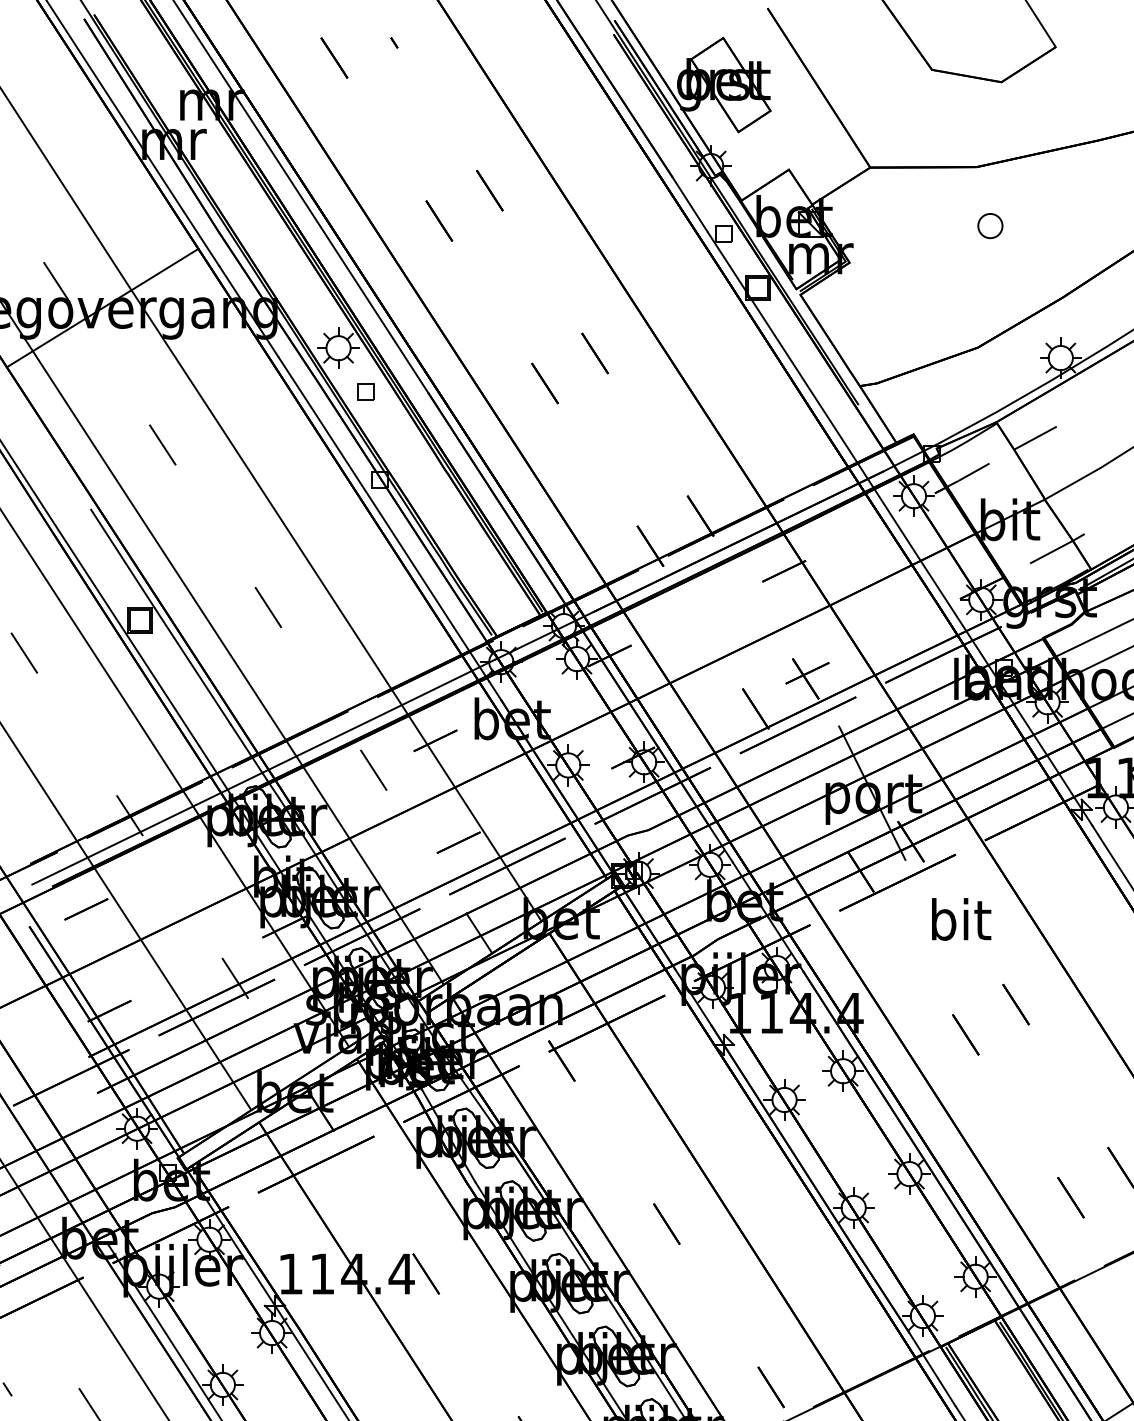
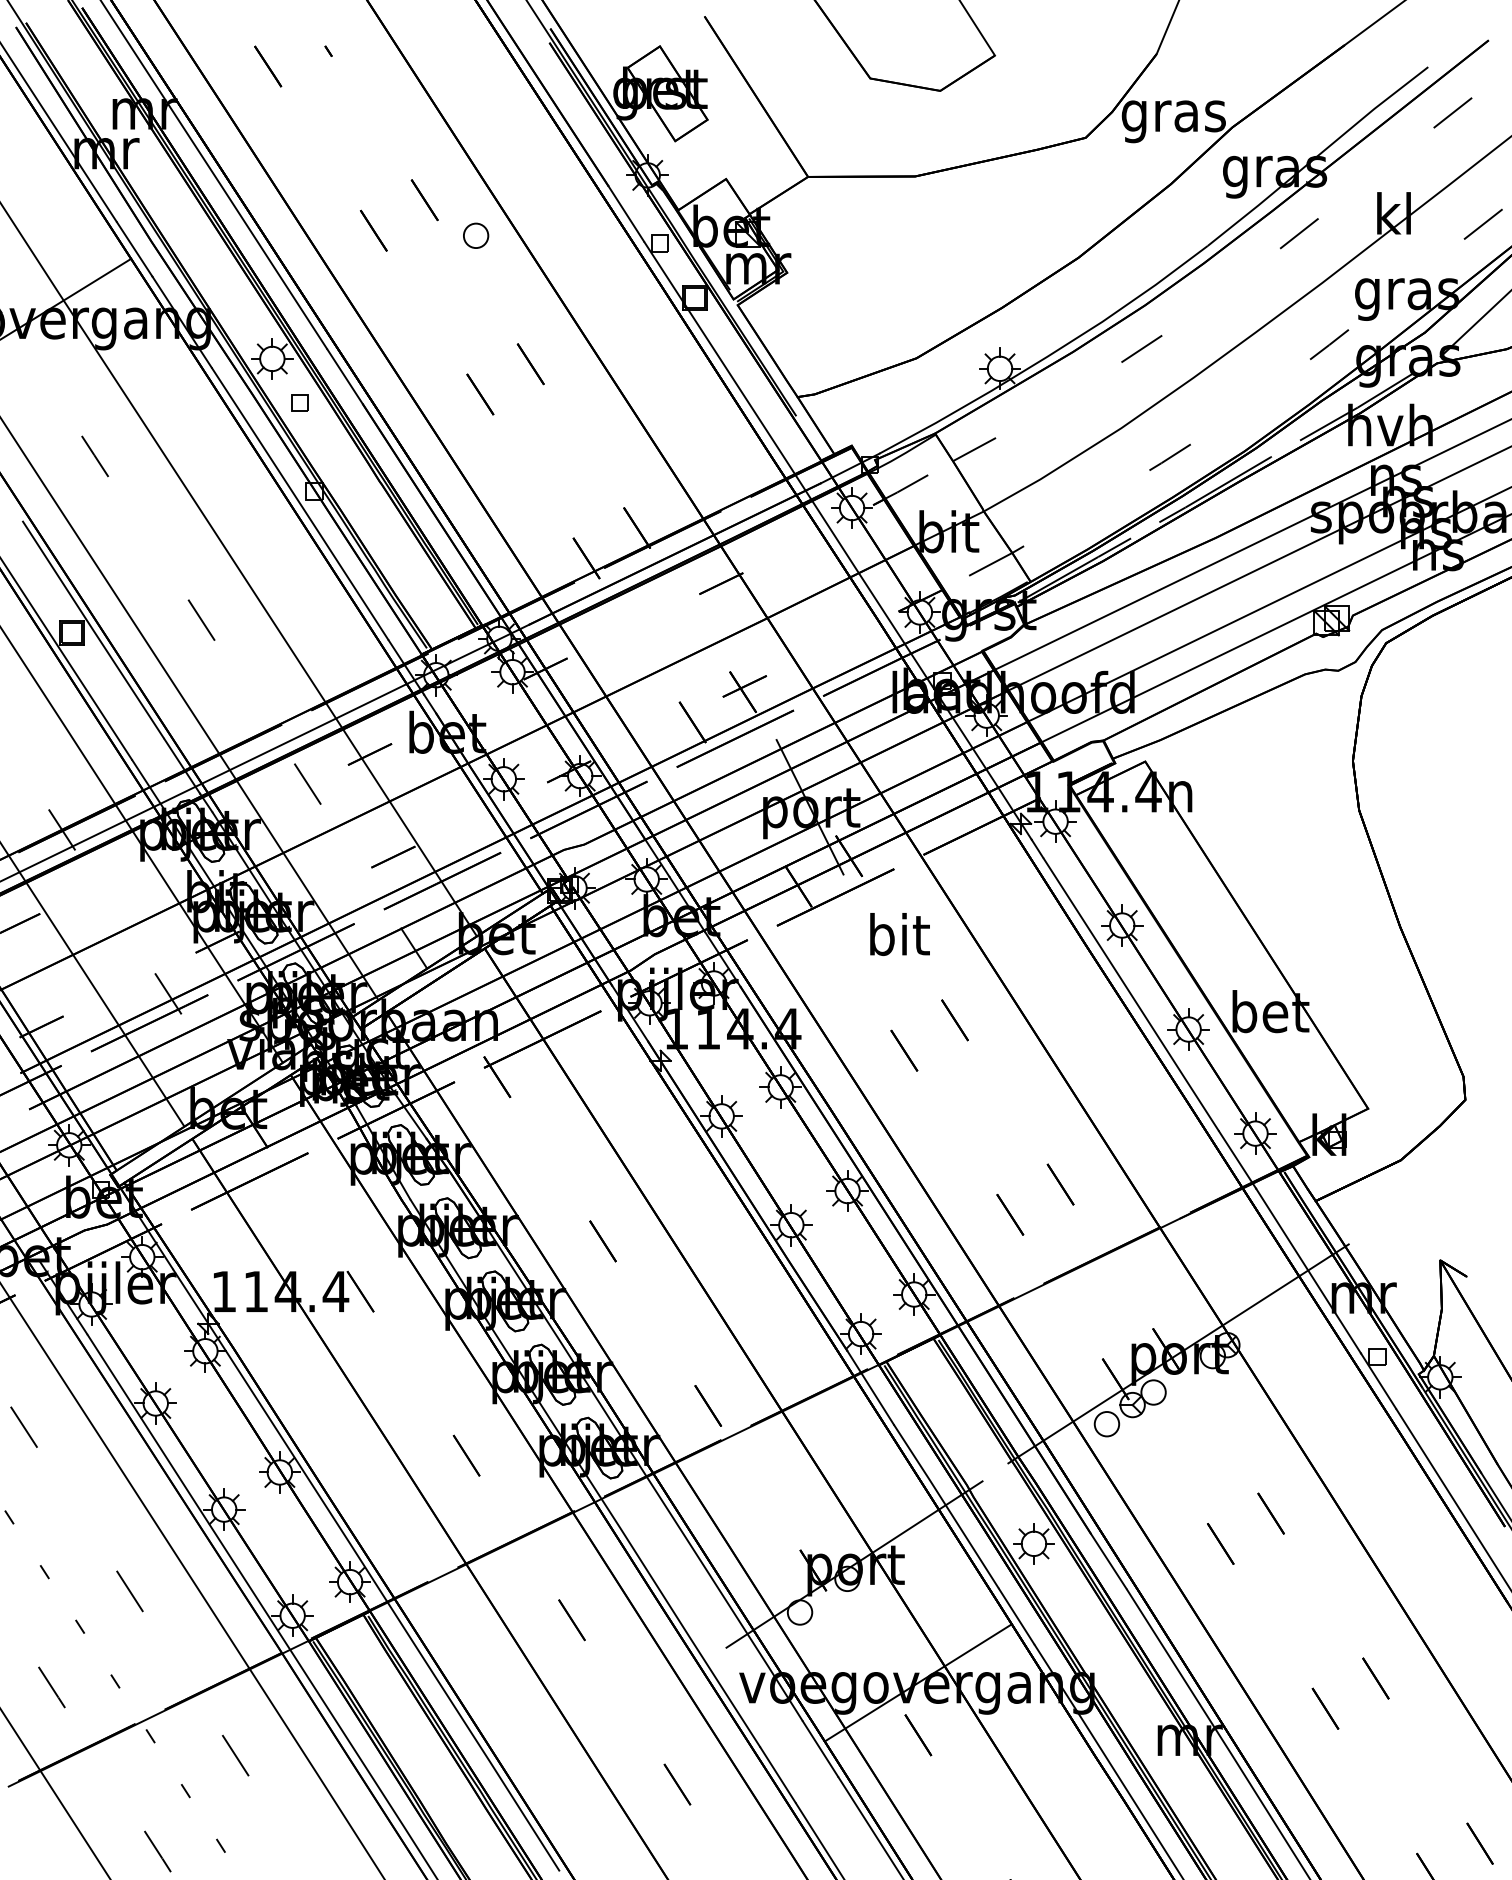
part: (990, 225) -> (476, 235), moved

